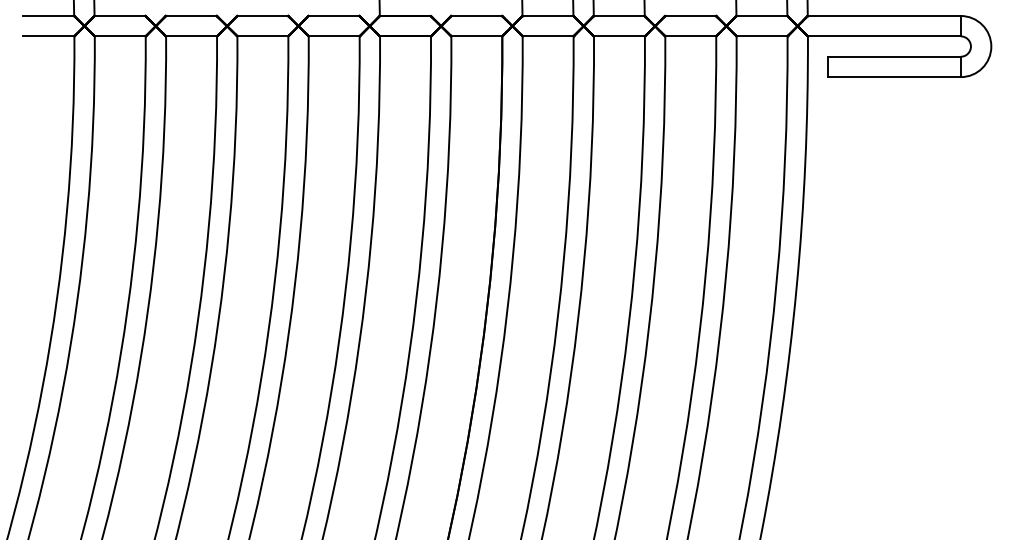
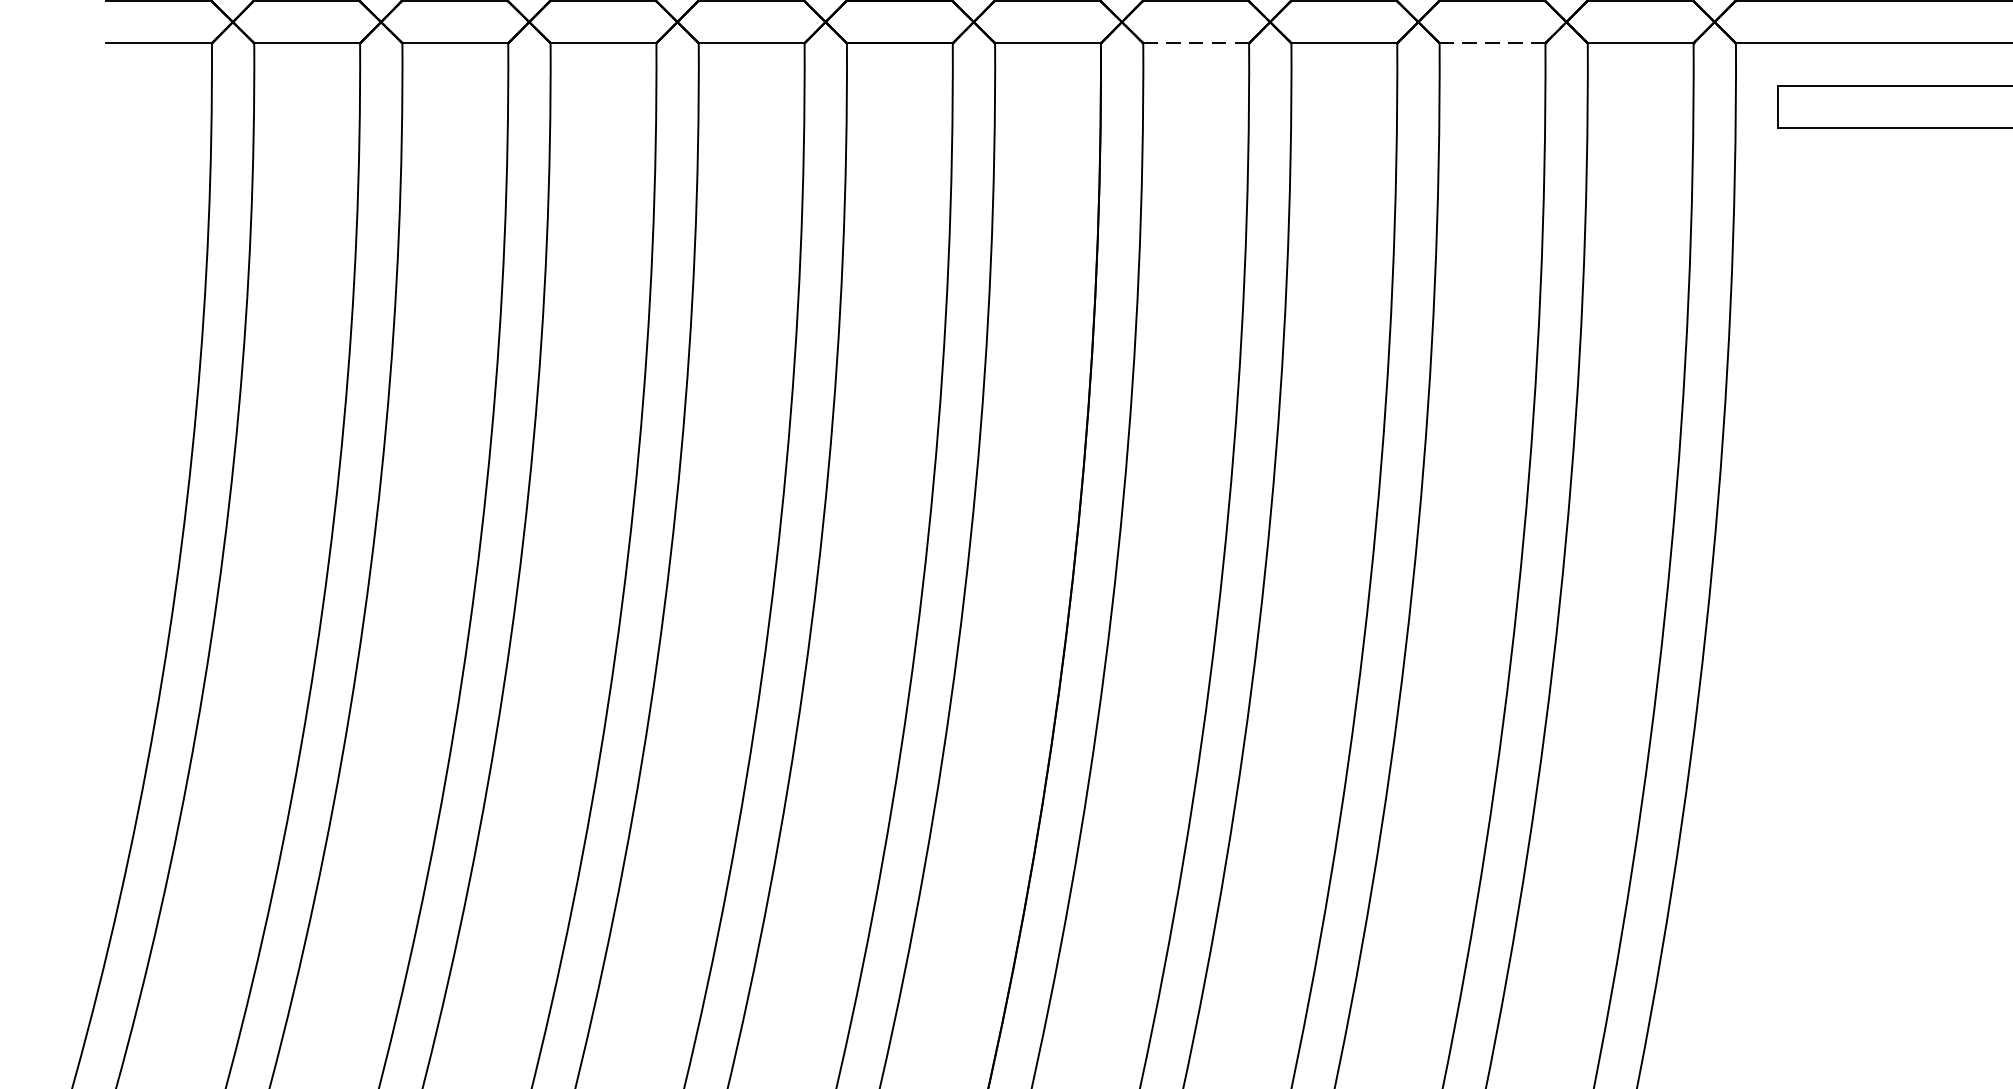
line: (547, 36) -> (1194, 43), solid -> dashed
line: (690, 36) -> (1491, 43), solid -> dashed

